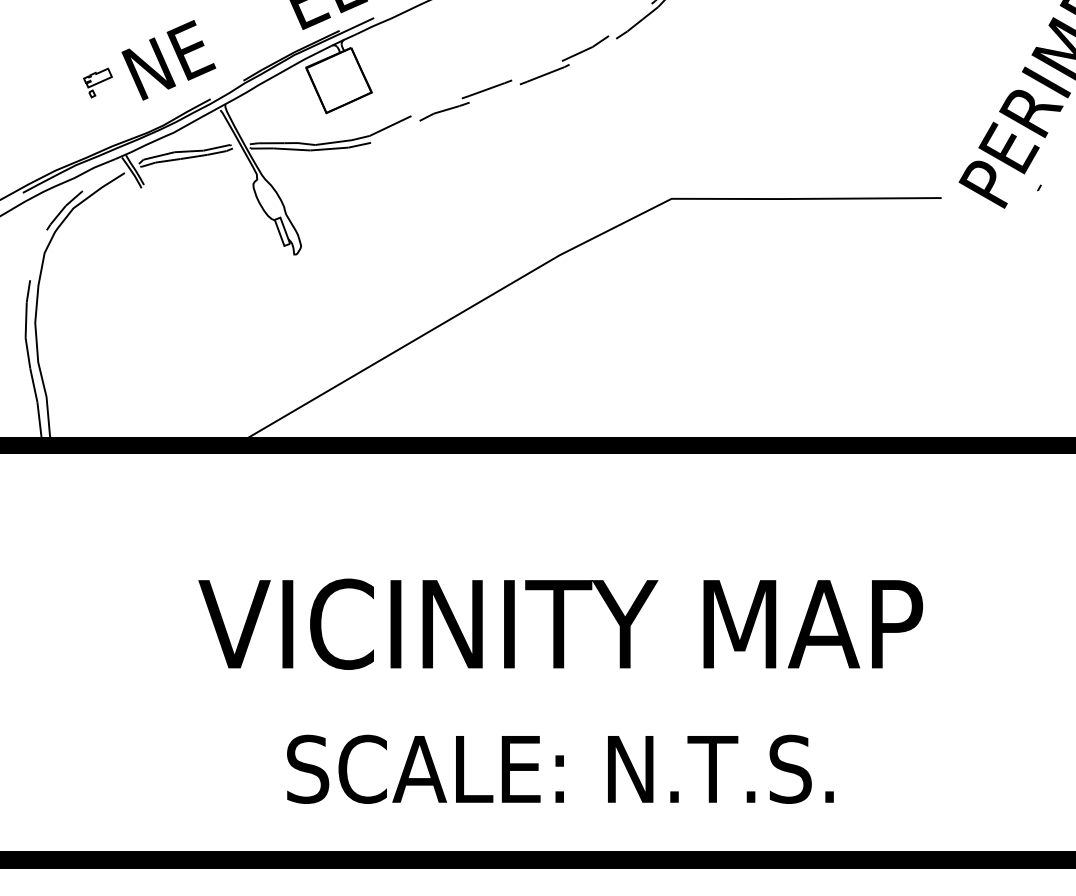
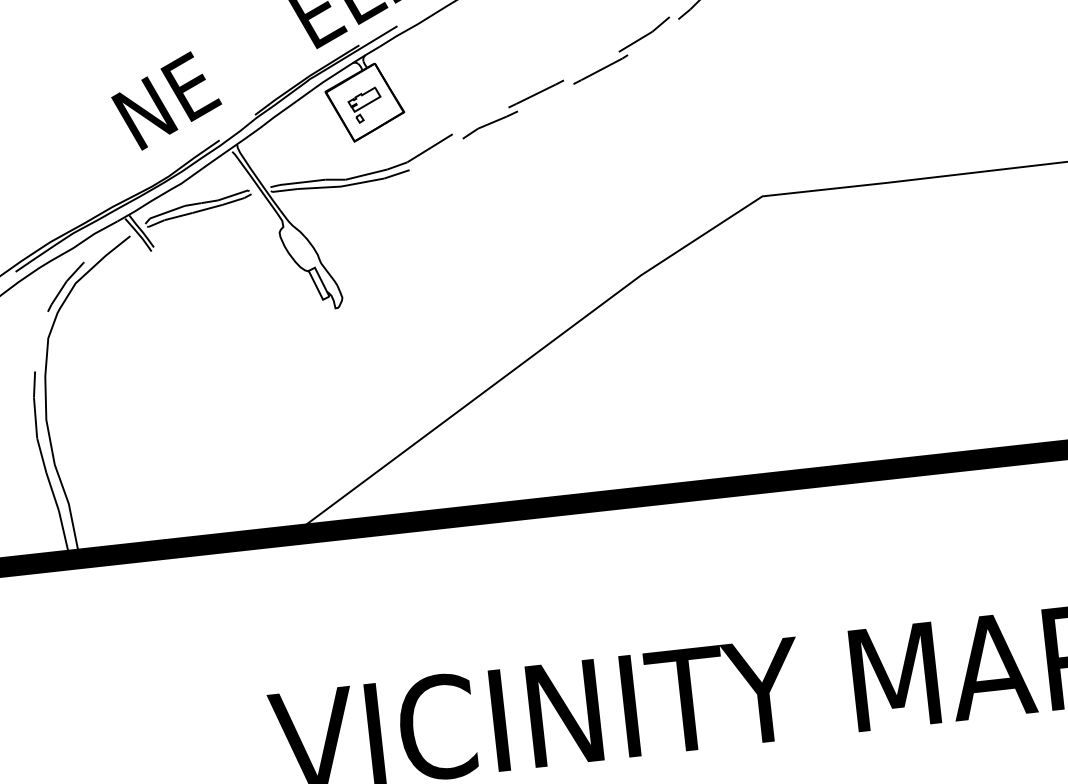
part: (97, 82) -> (364, 104), moved

